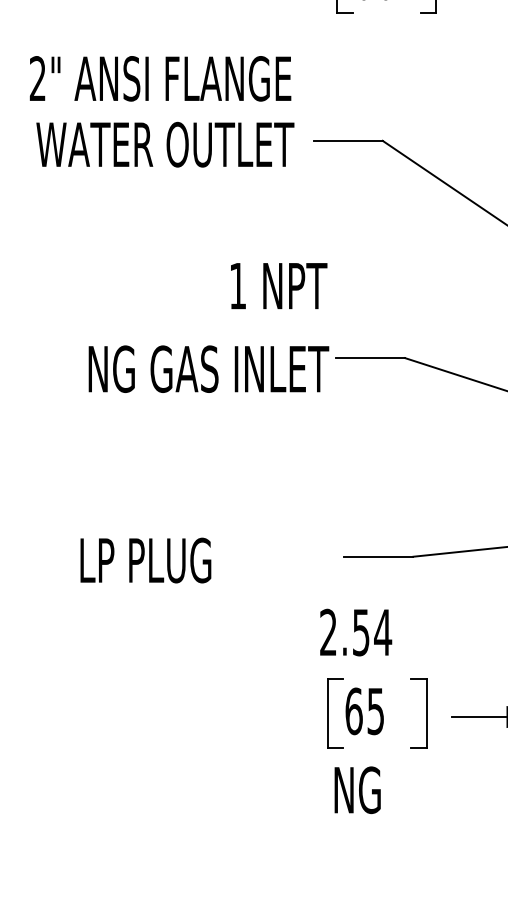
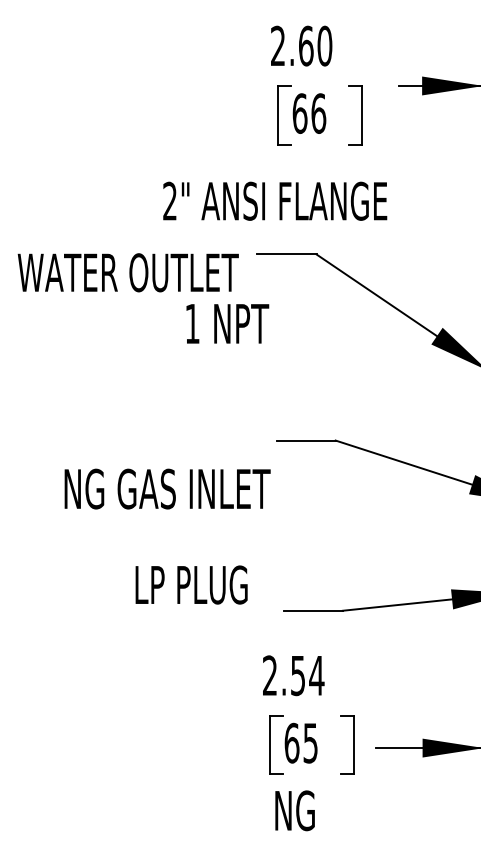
text: (160, 77) -> (275, 200), moved
text: (164, 144) -> (127, 272), moved
text: (278, 285) -> (227, 323), moved
text: (208, 368) -> (167, 488), moved
text: (145, 559) -> (191, 584), moved

